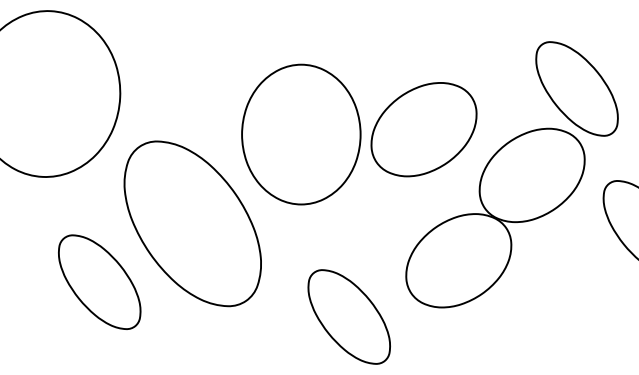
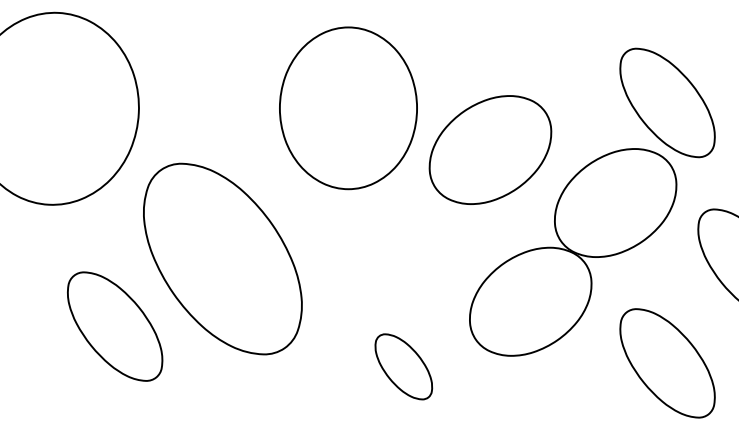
part: (301, 134) -> (348, 108), moved
part: (576, 313) -> (666, 362), added
part: (348, 316) -> (403, 366), size x0.6

